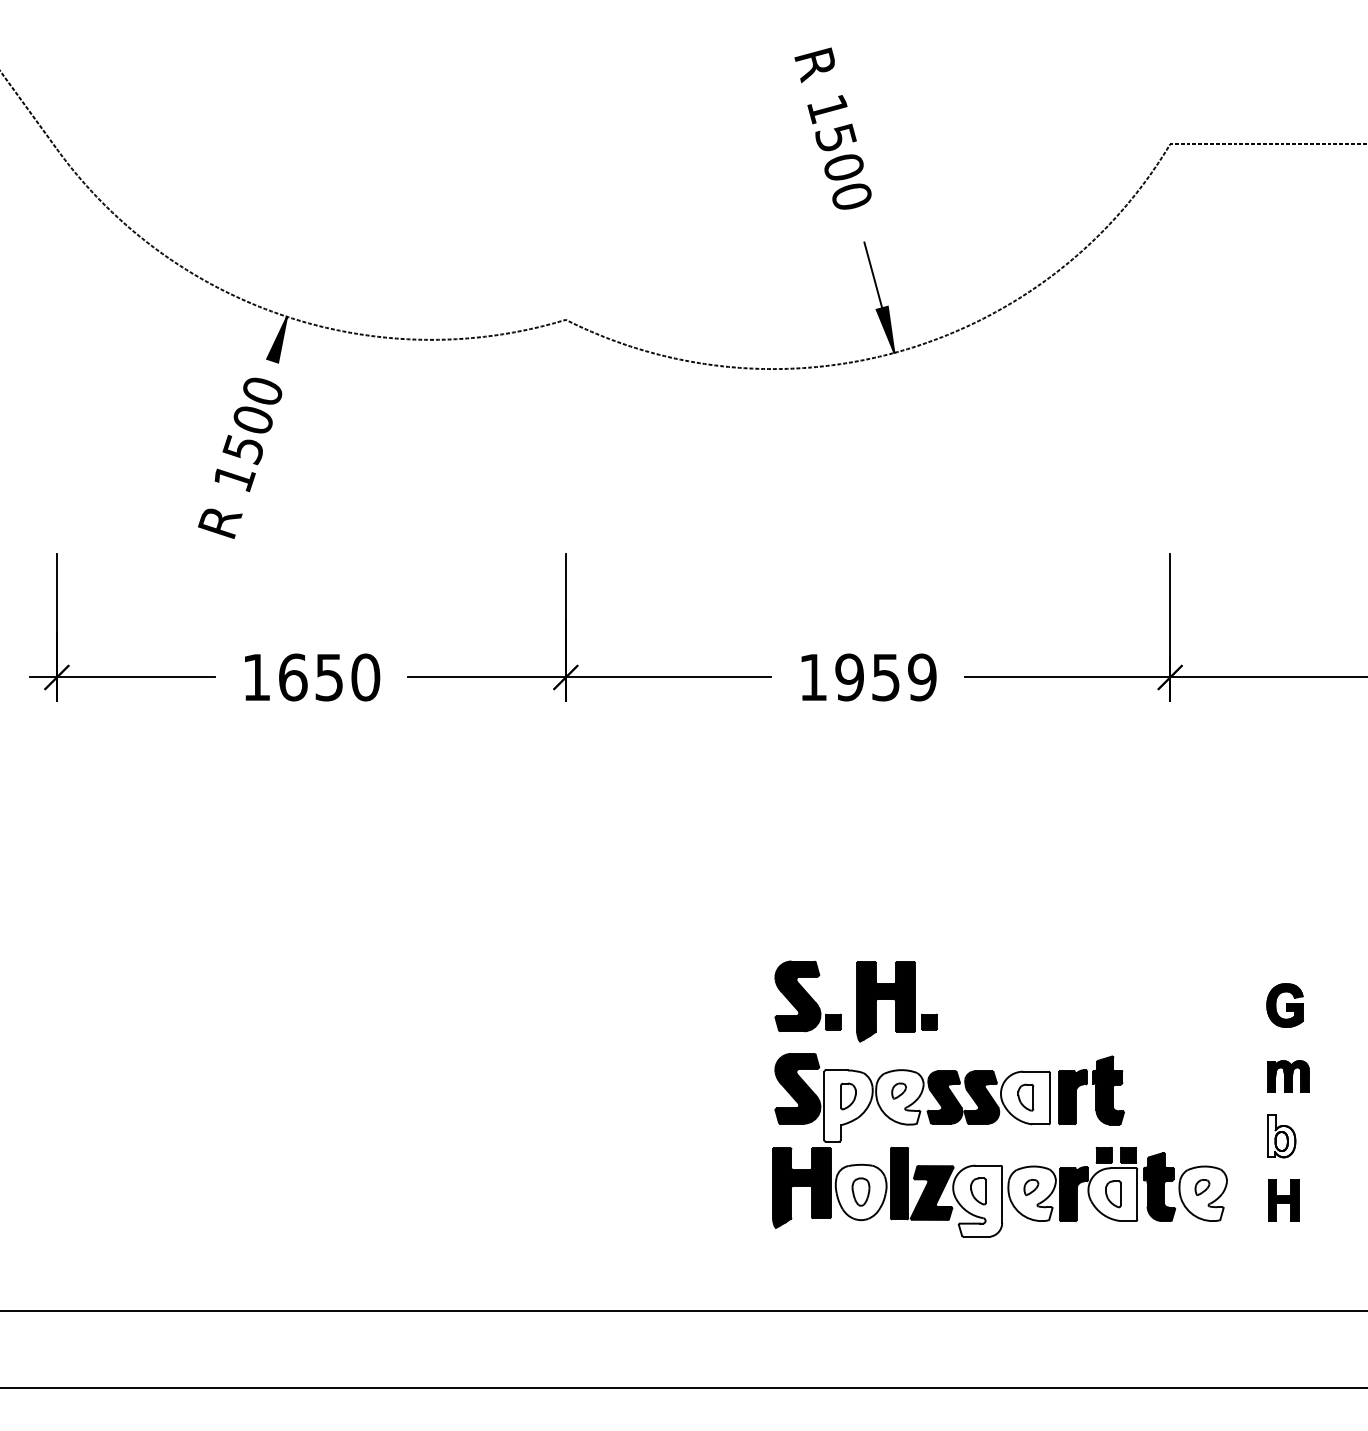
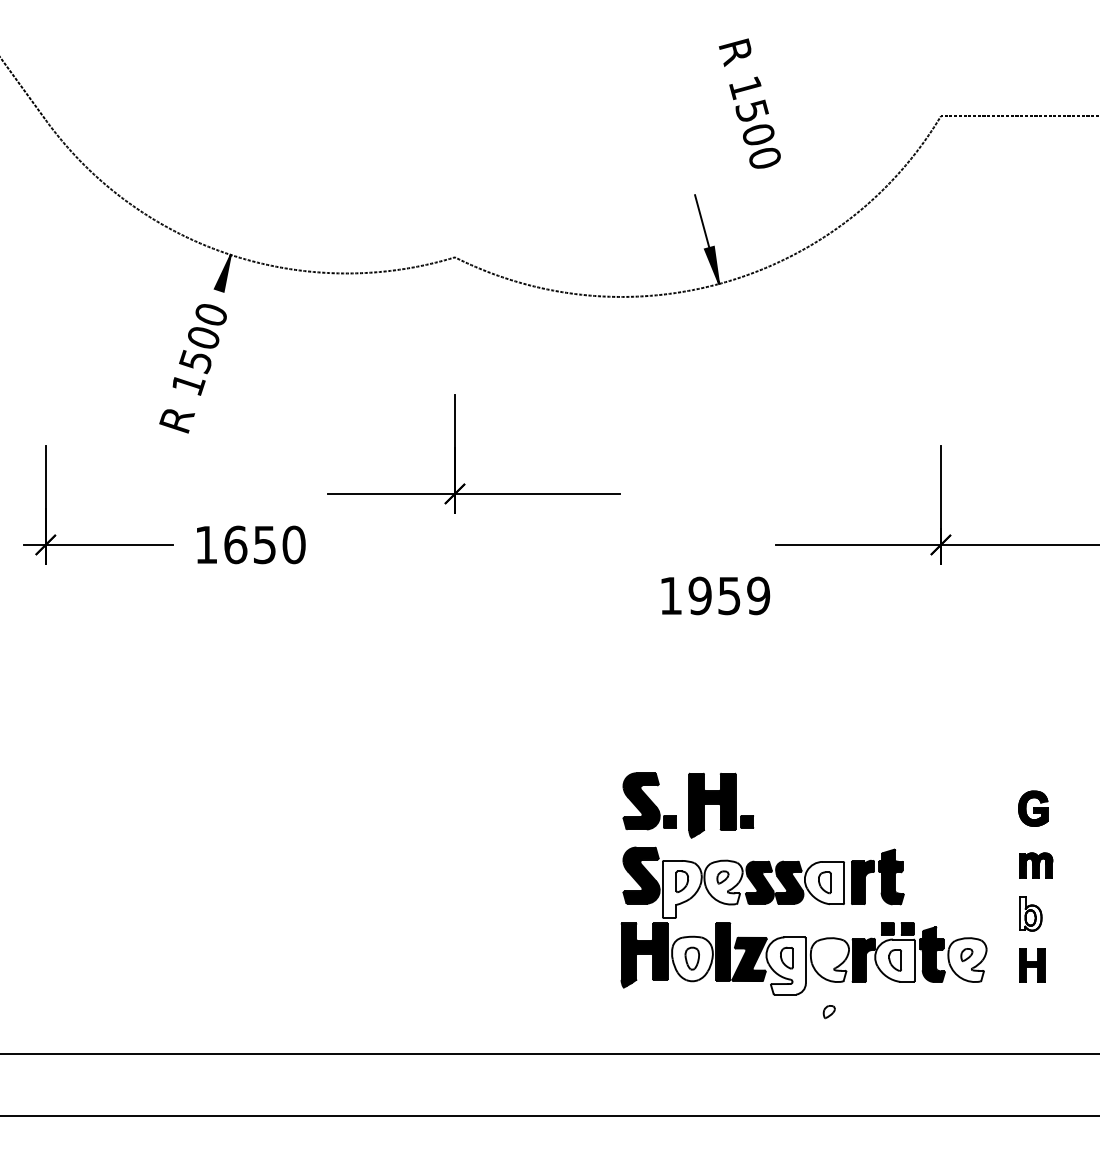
text: (832, 128) -> (749, 103), moved
part: (566, 627) -> (455, 453), moved
text: (868, 676) -> (715, 595), moved
part: (1030, 1188) -> (828, 1012), moved

